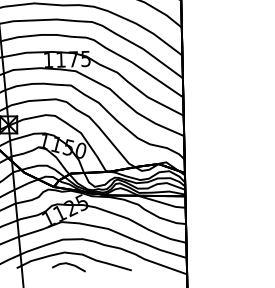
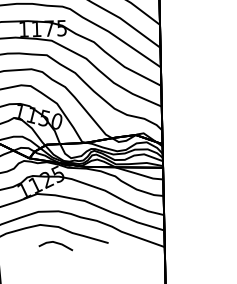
line: (69, 265) -> (56, 244), moved

